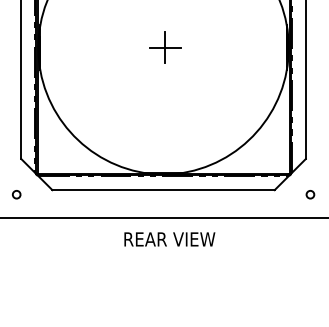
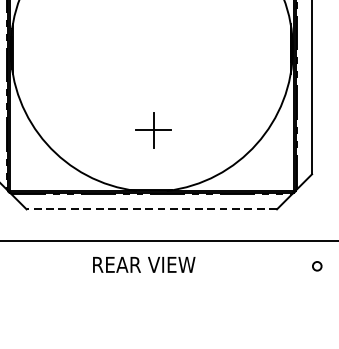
part: (165, 47) -> (153, 129), moved
line: (163, 190) -> (151, 209), solid -> dashed
circle: (310, 194) -> (317, 266), moved
text: (169, 239) -> (143, 264), moved

